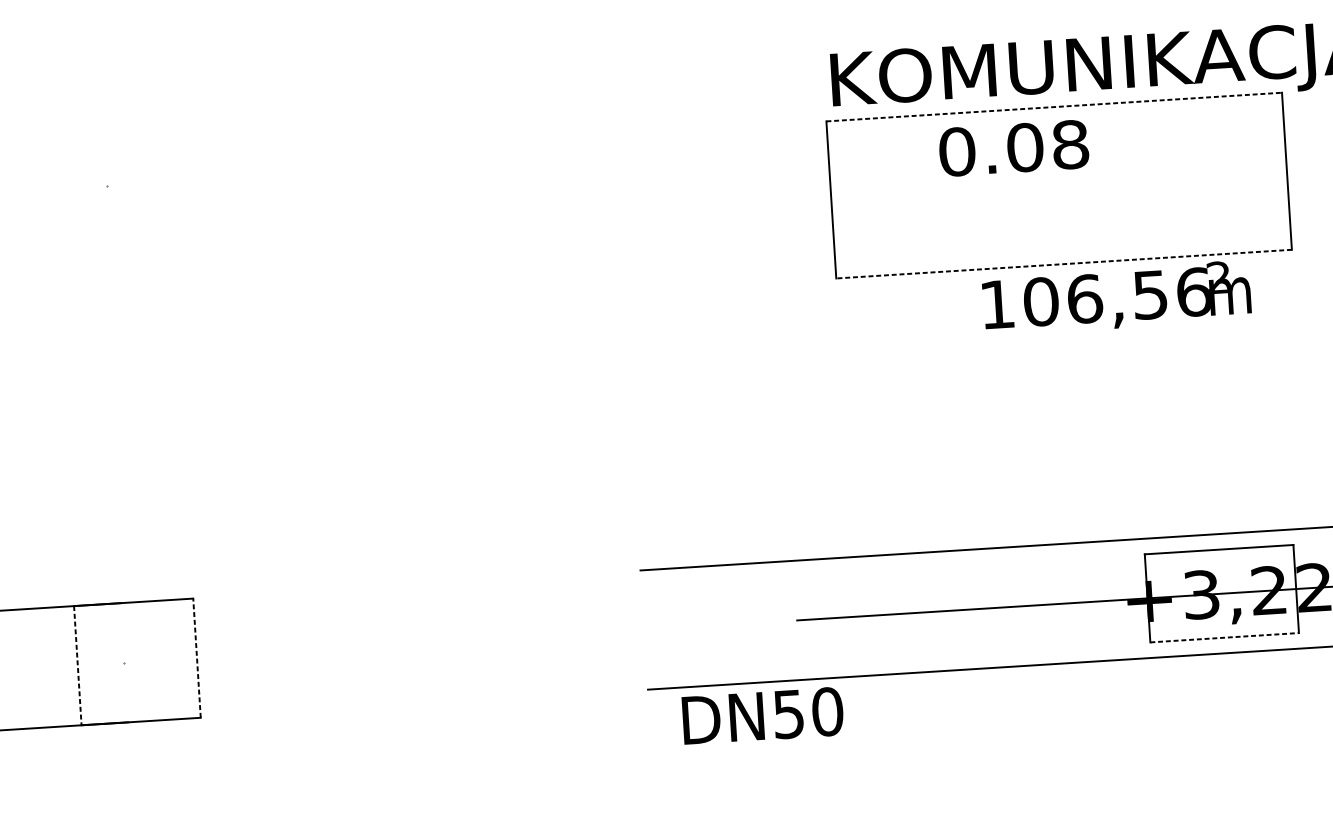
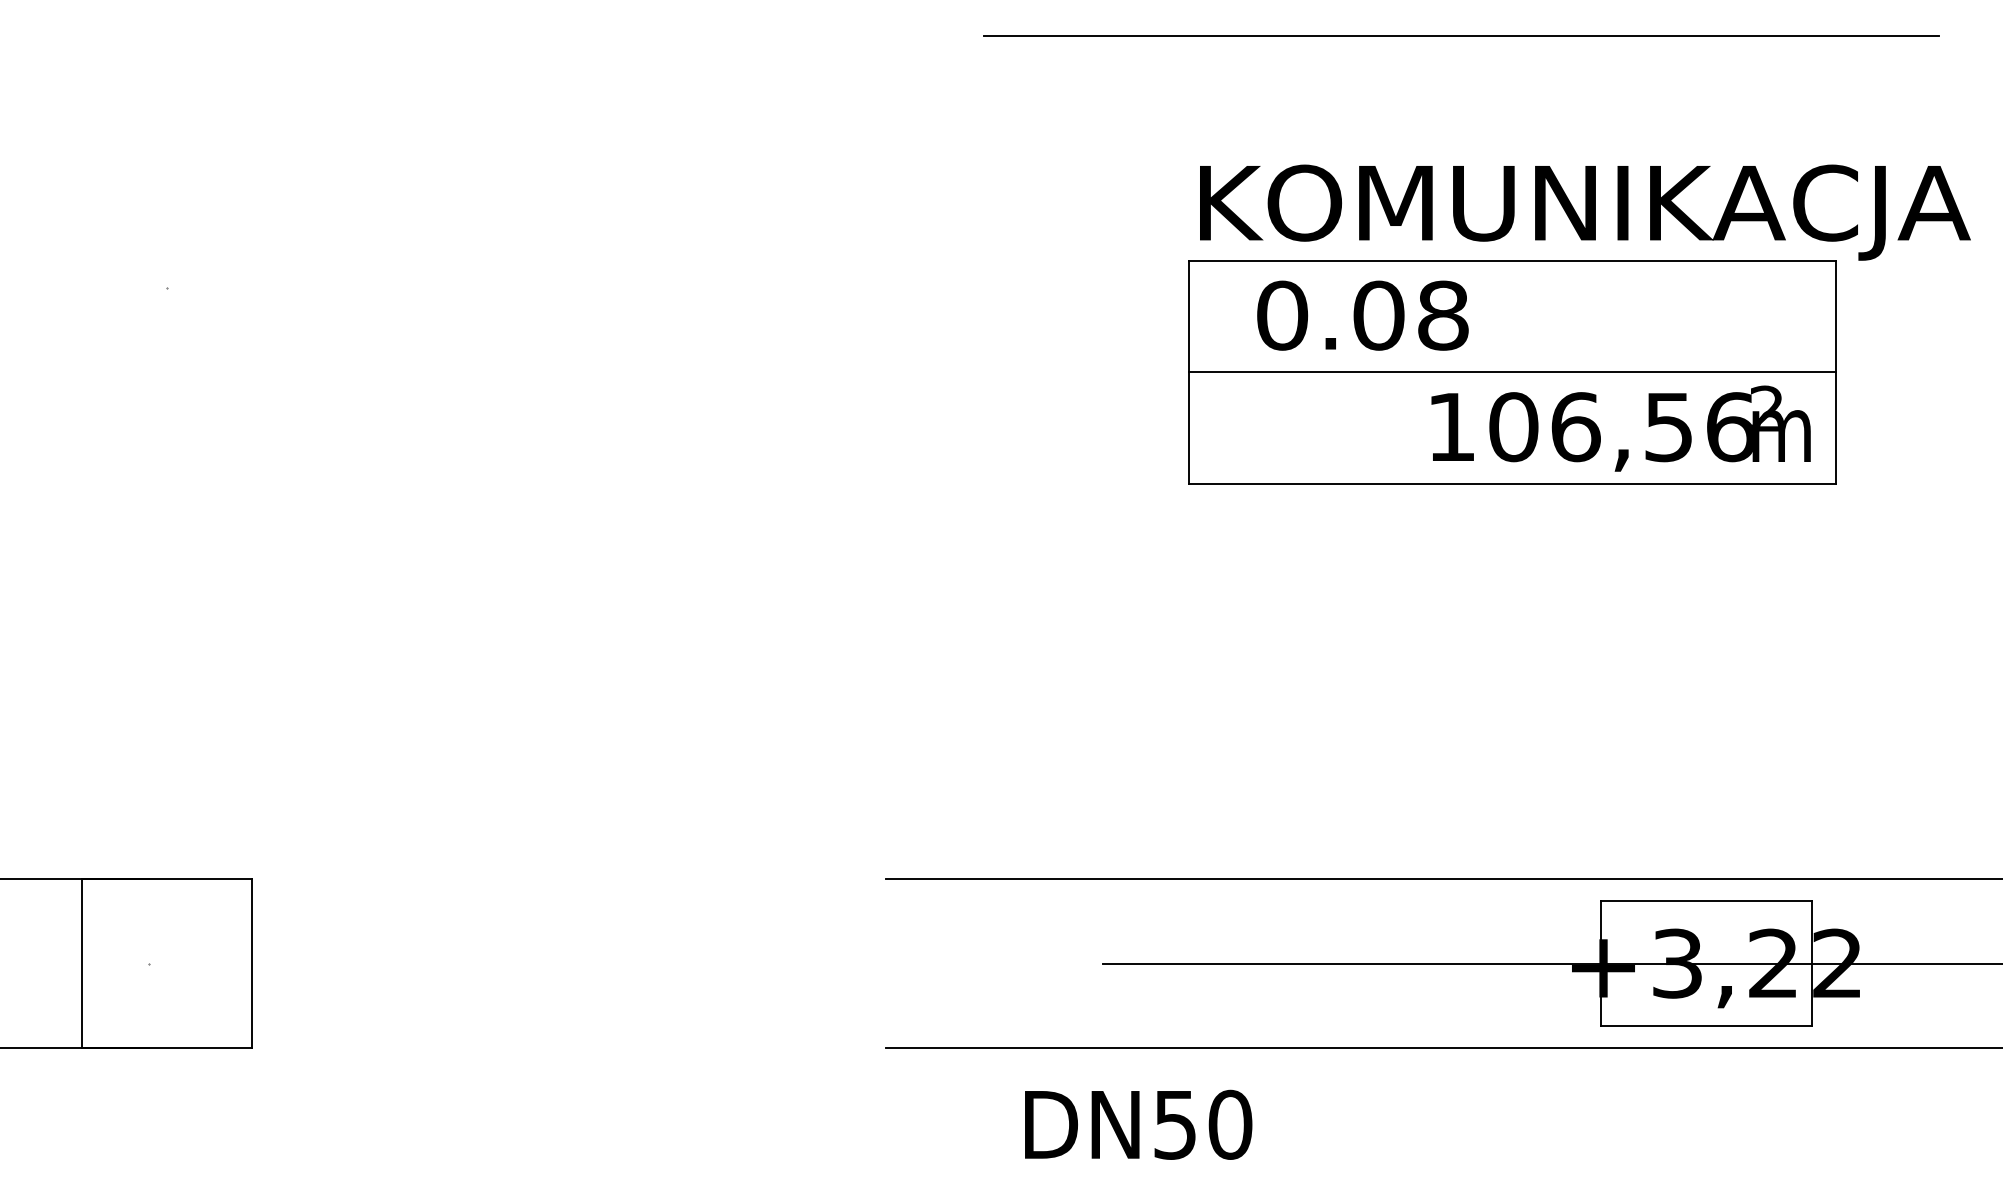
line: (1054, 106) -> (1512, 260), dashed -> solid
text: (1013, 148) -> (1362, 315), moved
line: (1059, 185) -> (1512, 372), added
line: (1063, 263) -> (1511, 483), dashed -> solid
text: (1116, 298) -> (1620, 428), moved
line: (1224, 637) -> (1706, 1026), dashed -> solid
line: (196, 657) -> (251, 963), dashed -> solid
line: (77, 665) -> (82, 963), dashed -> solid
text: (762, 715) -> (1138, 1124), moved

